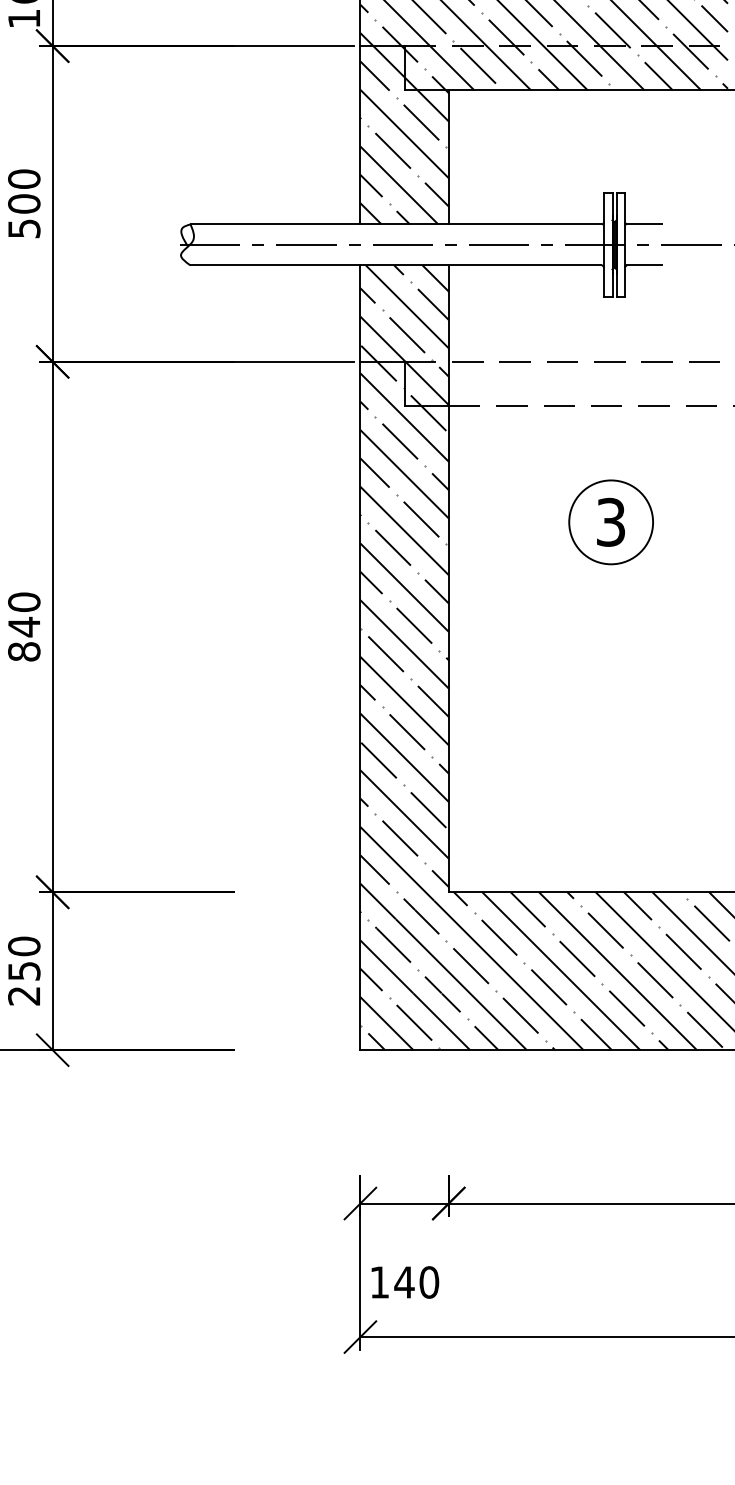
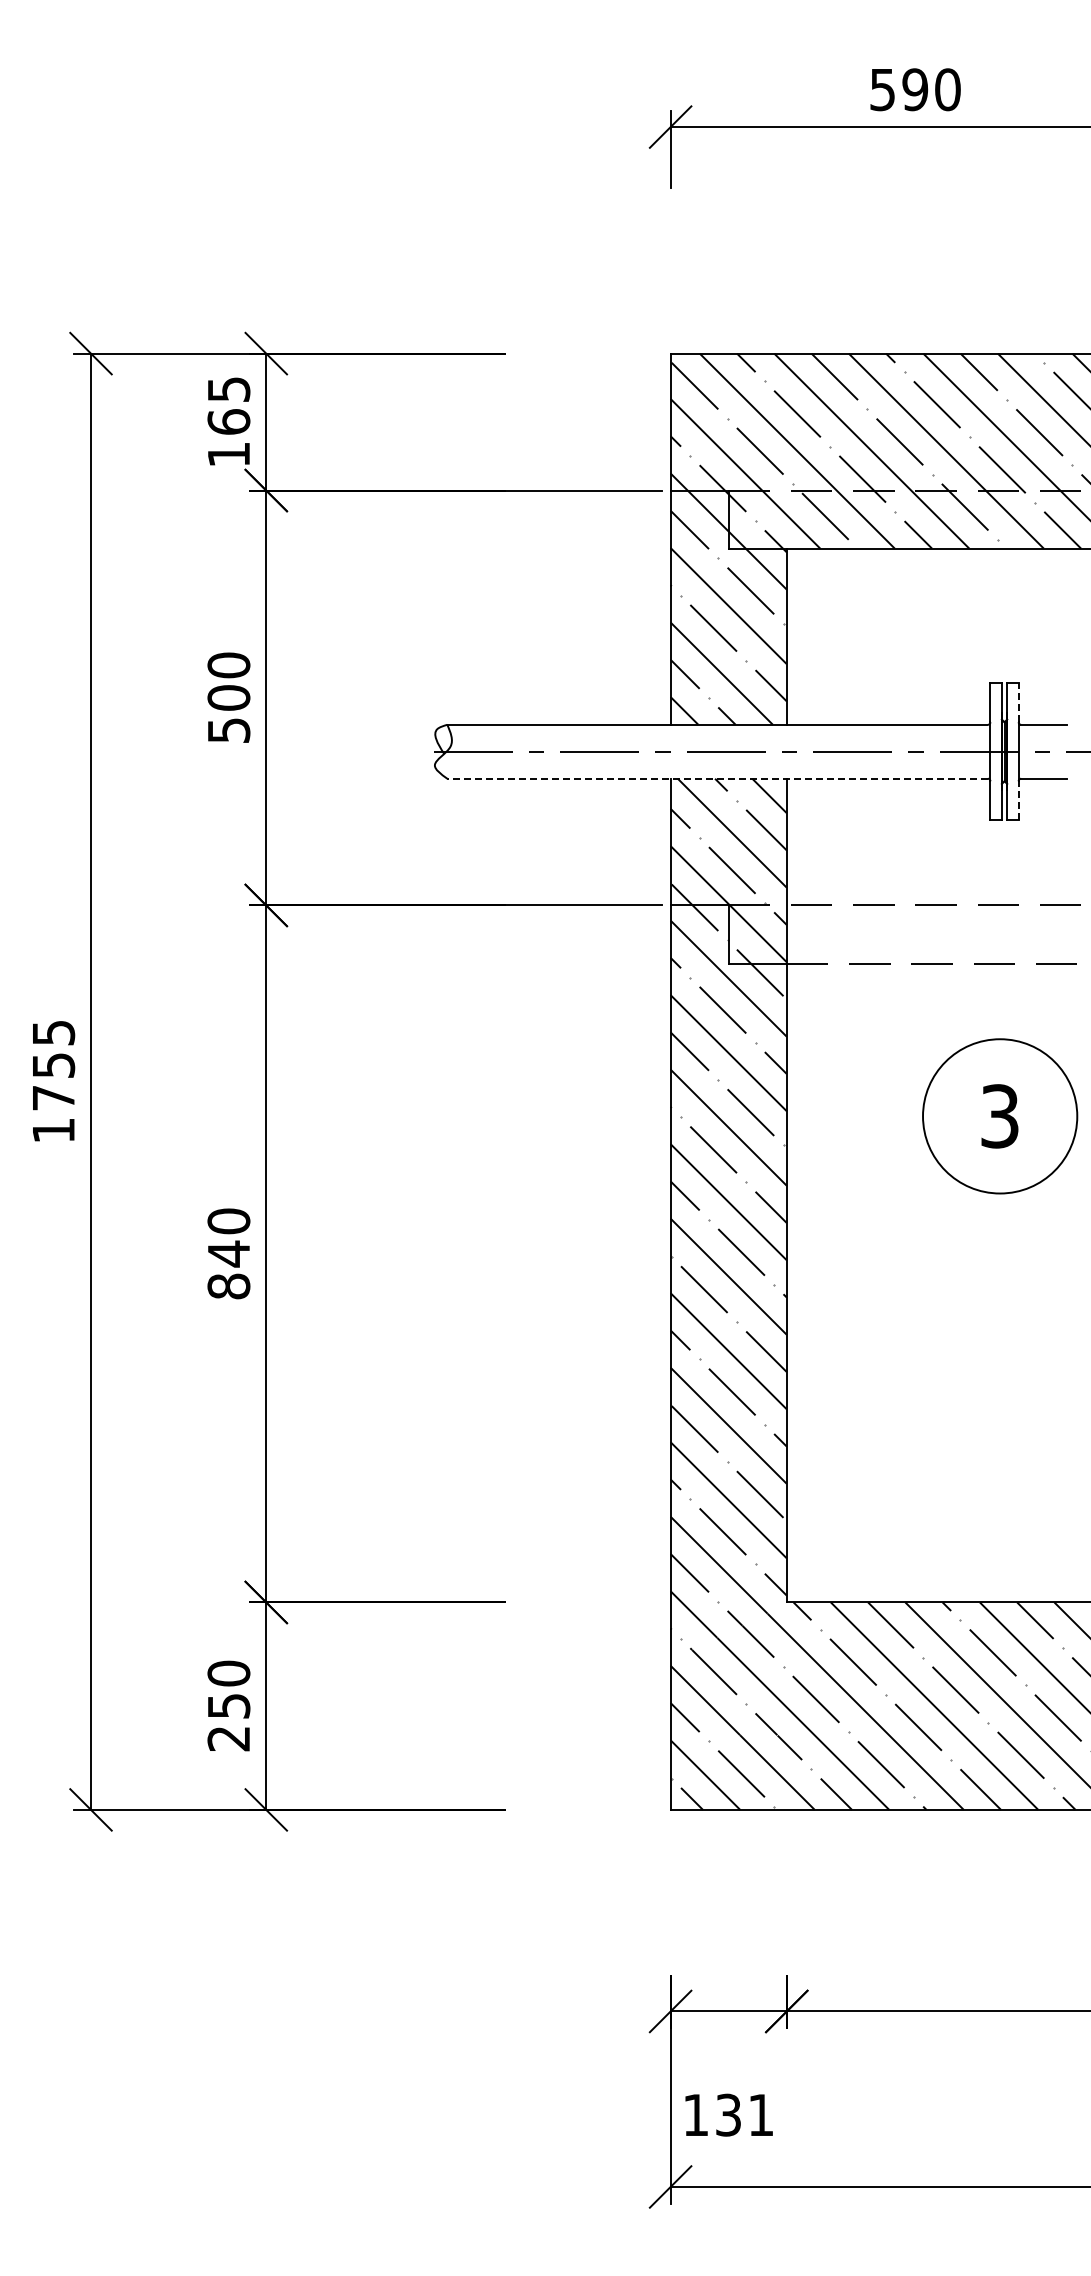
line: (625, 207) -> (1018, 702), solid -> dashed
line: (396, 265) -> (717, 778), solid -> dashed
line: (625, 281) -> (1018, 800), solid -> dashed
circle: (611, 522) -> (1000, 1116), size x1.4
text: (416, 1281) -> (744, 2114), 140 -> 131

